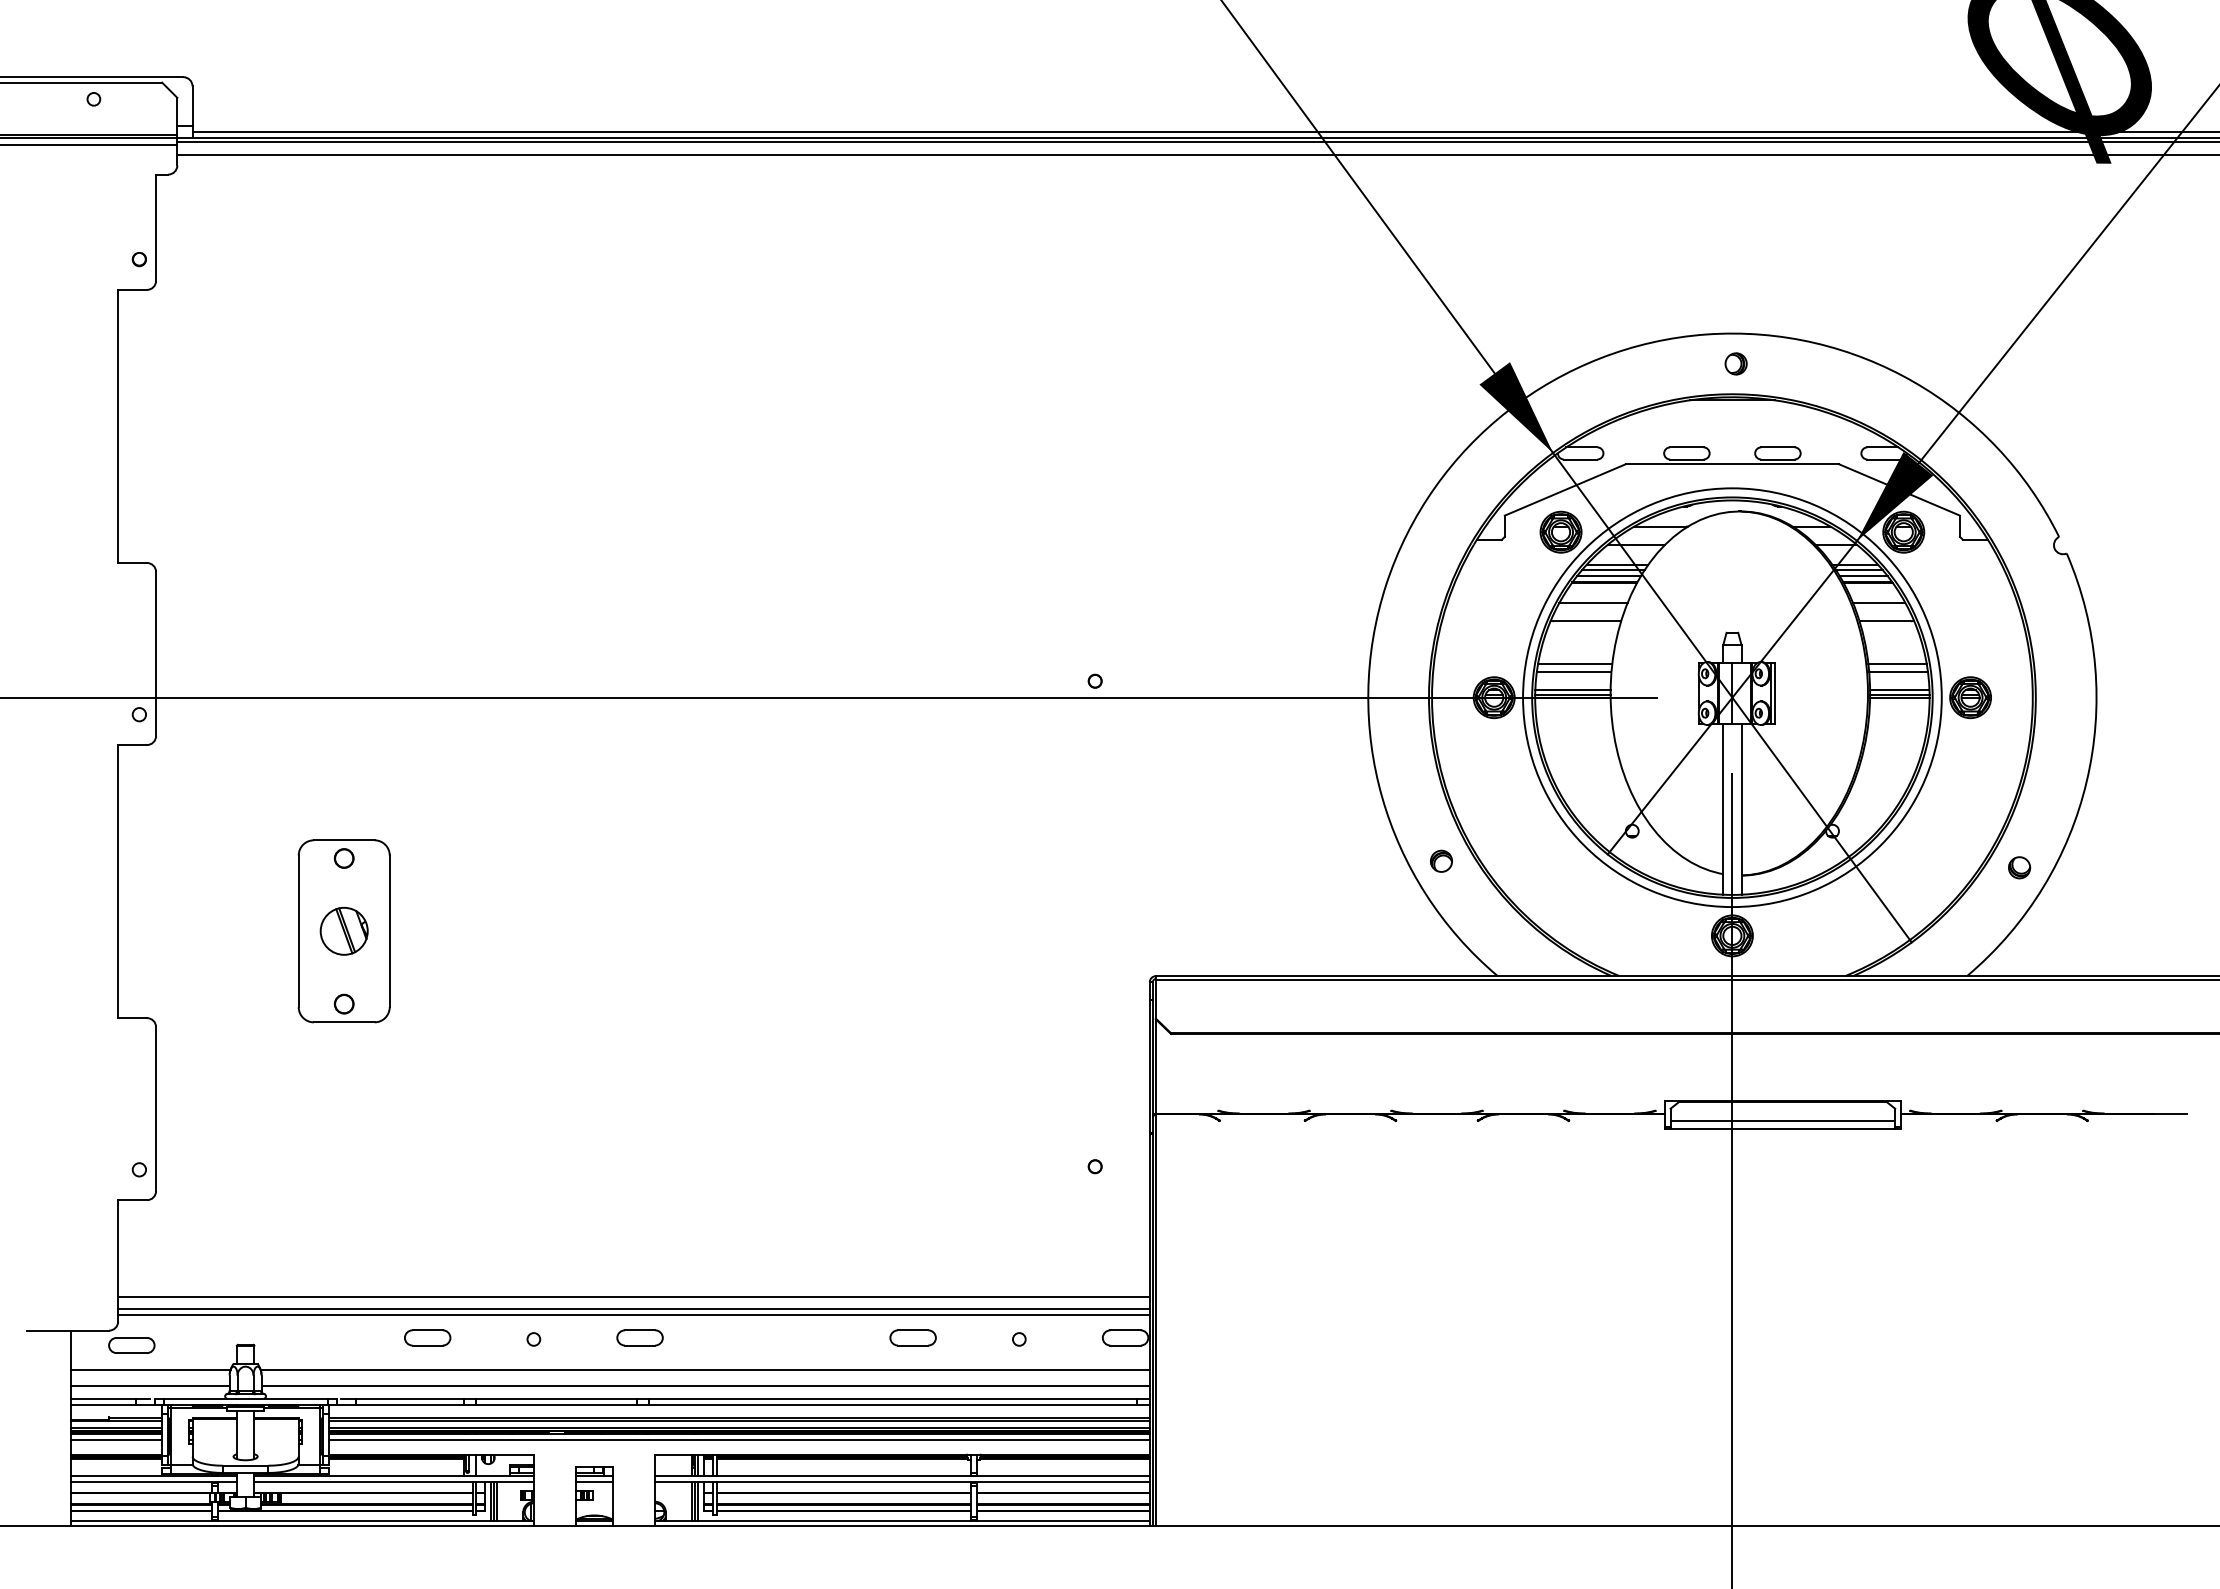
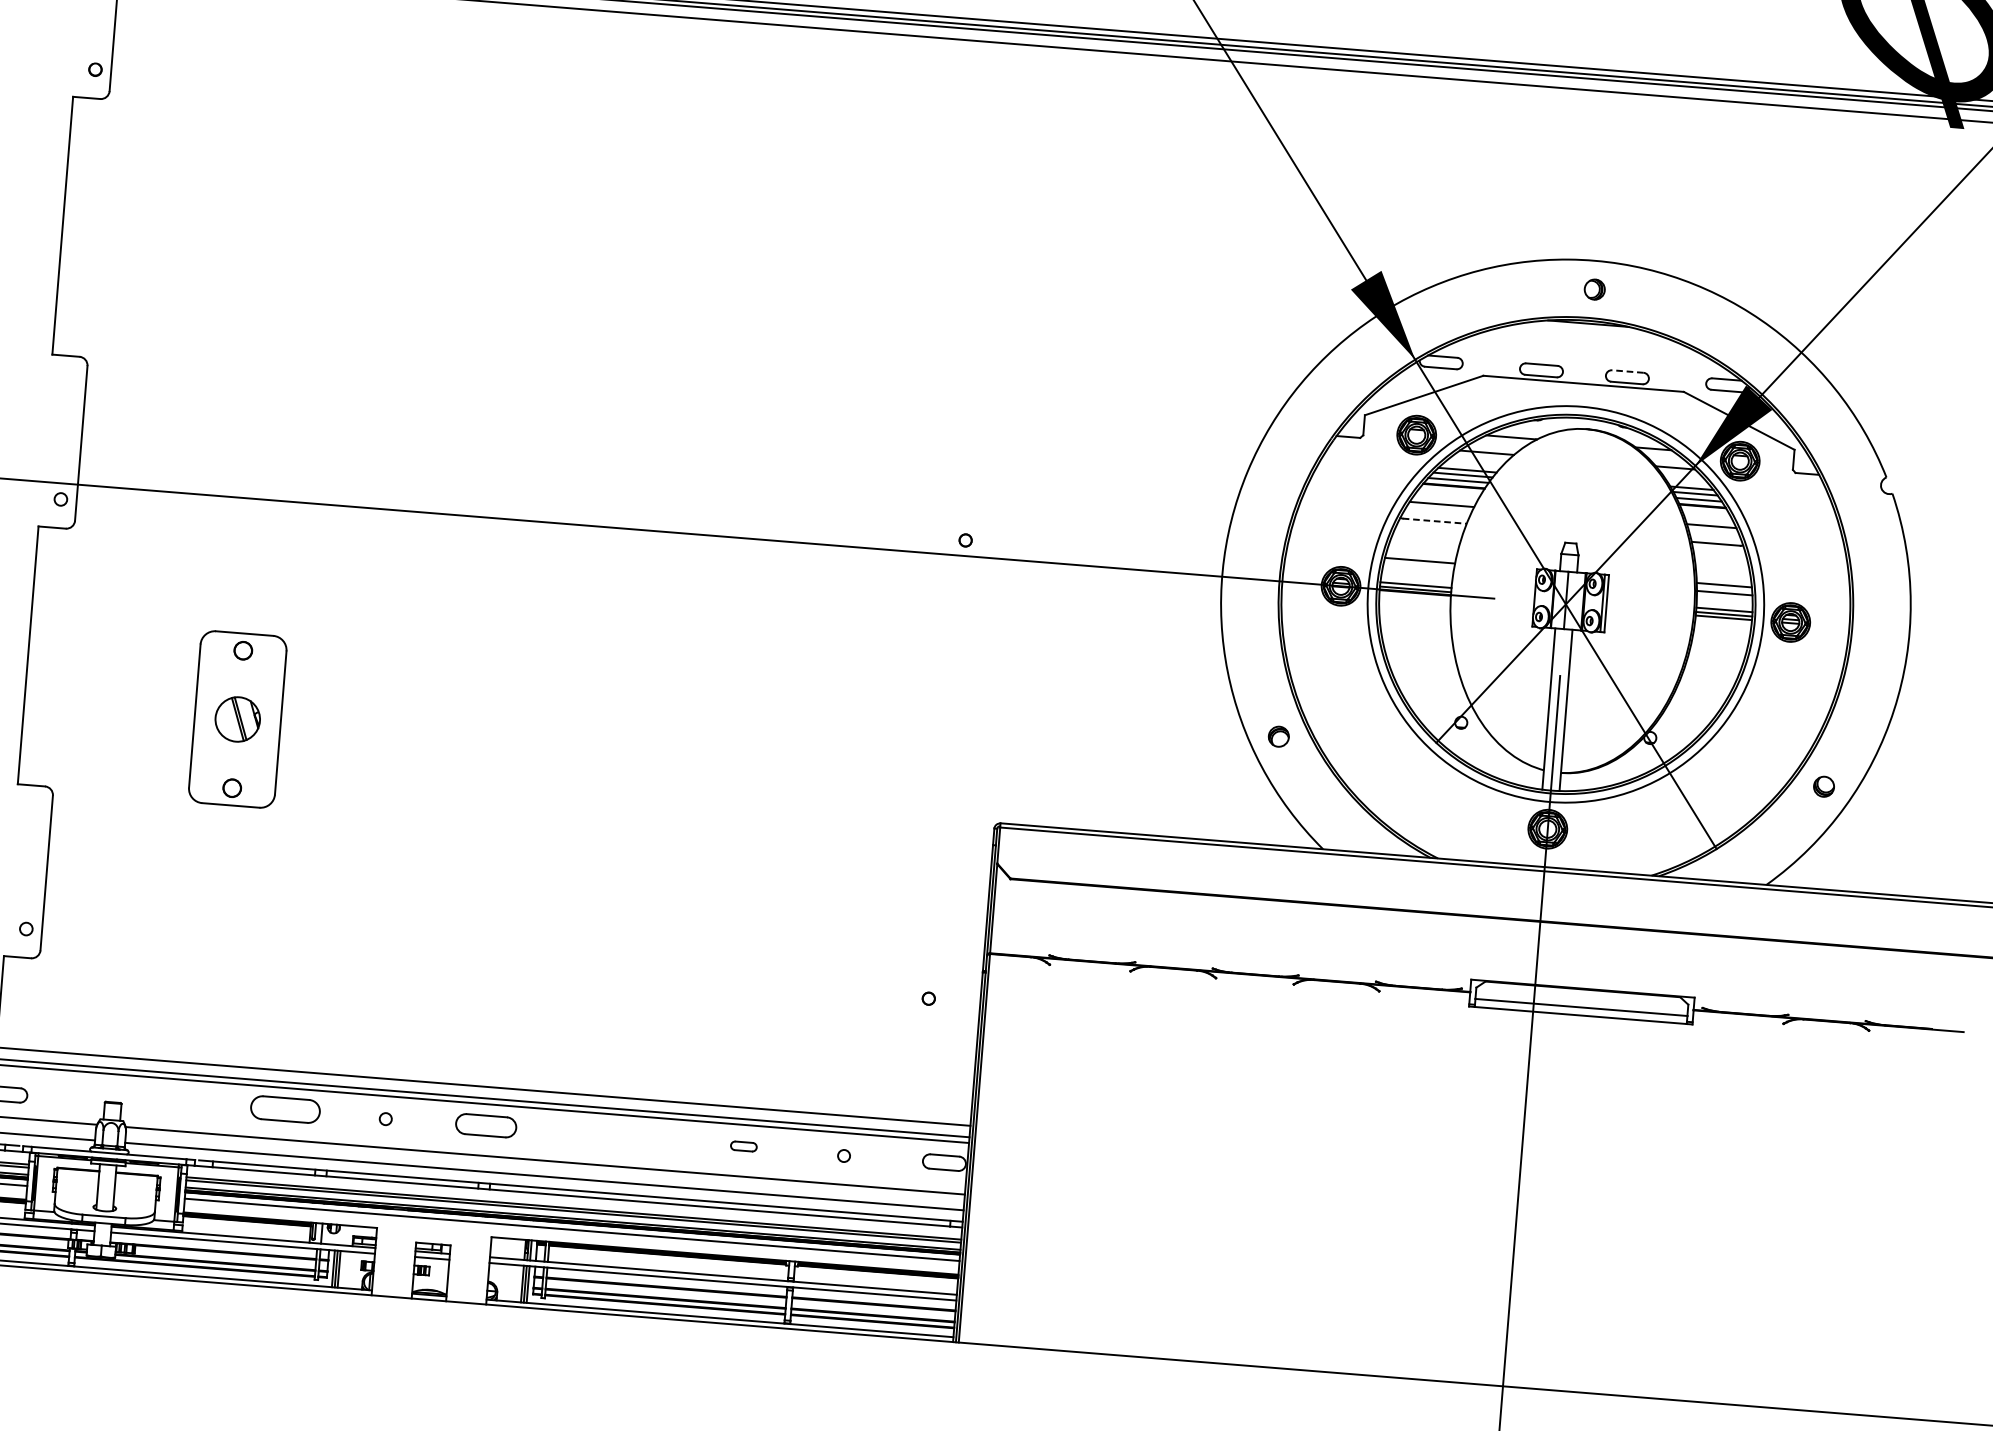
line: (1777, 447) -> (1627, 371), solid -> dashed
line: (1587, 621) -> (1434, 521), solid -> dashed
line: (1573, 672) -> (1417, 568), removed
part: (427, 1337) -> (285, 1109), size x1.6
part: (639, 1337) -> (485, 1125), size x1.4
part: (912, 1337) -> (743, 1146), size x0.6

